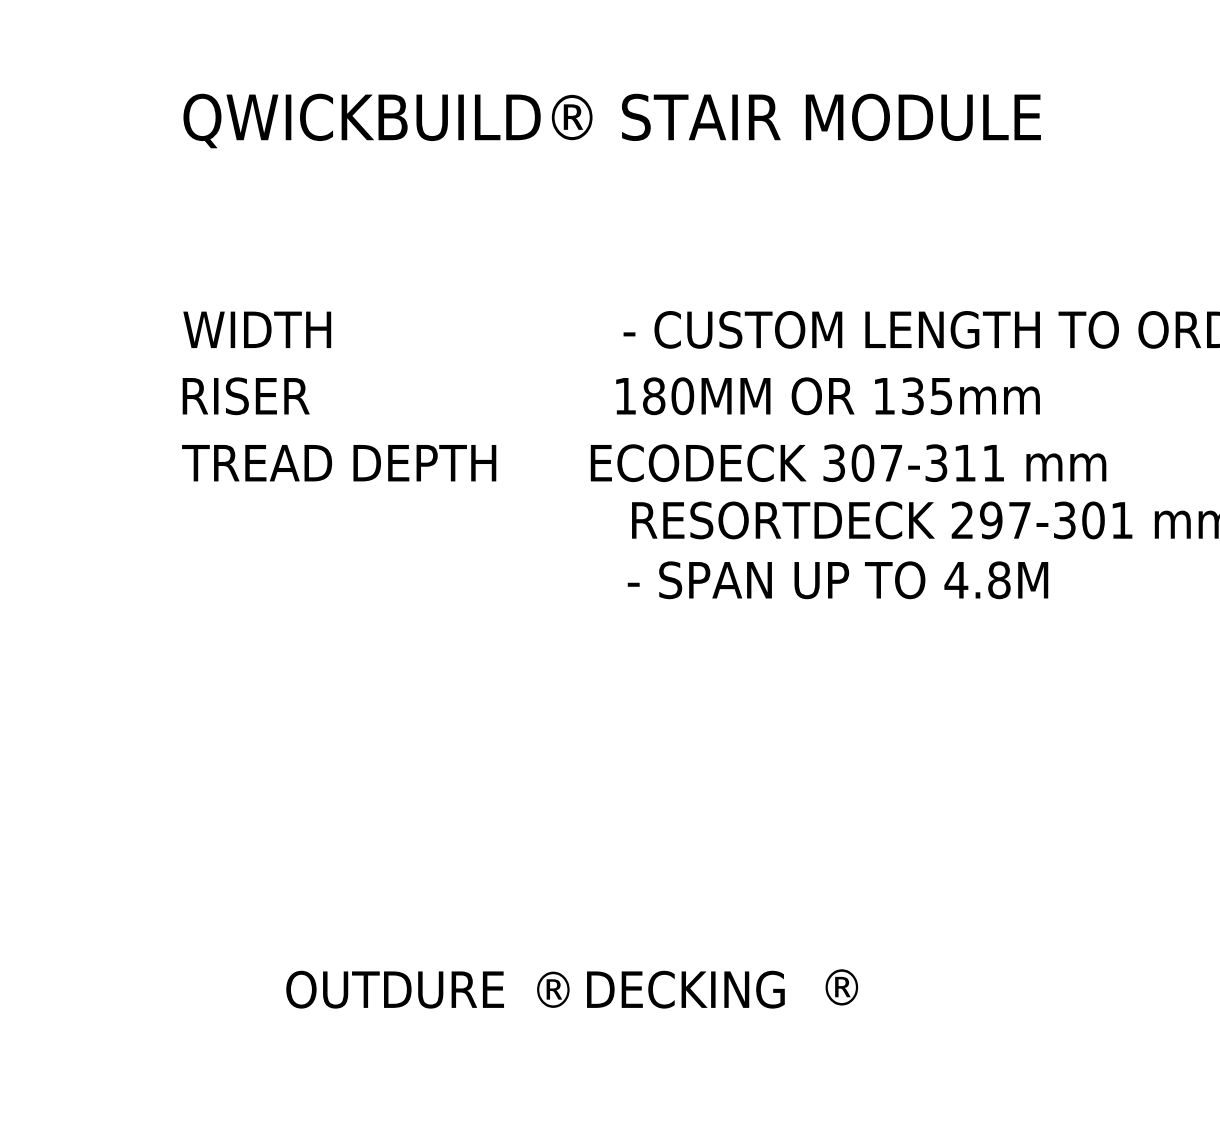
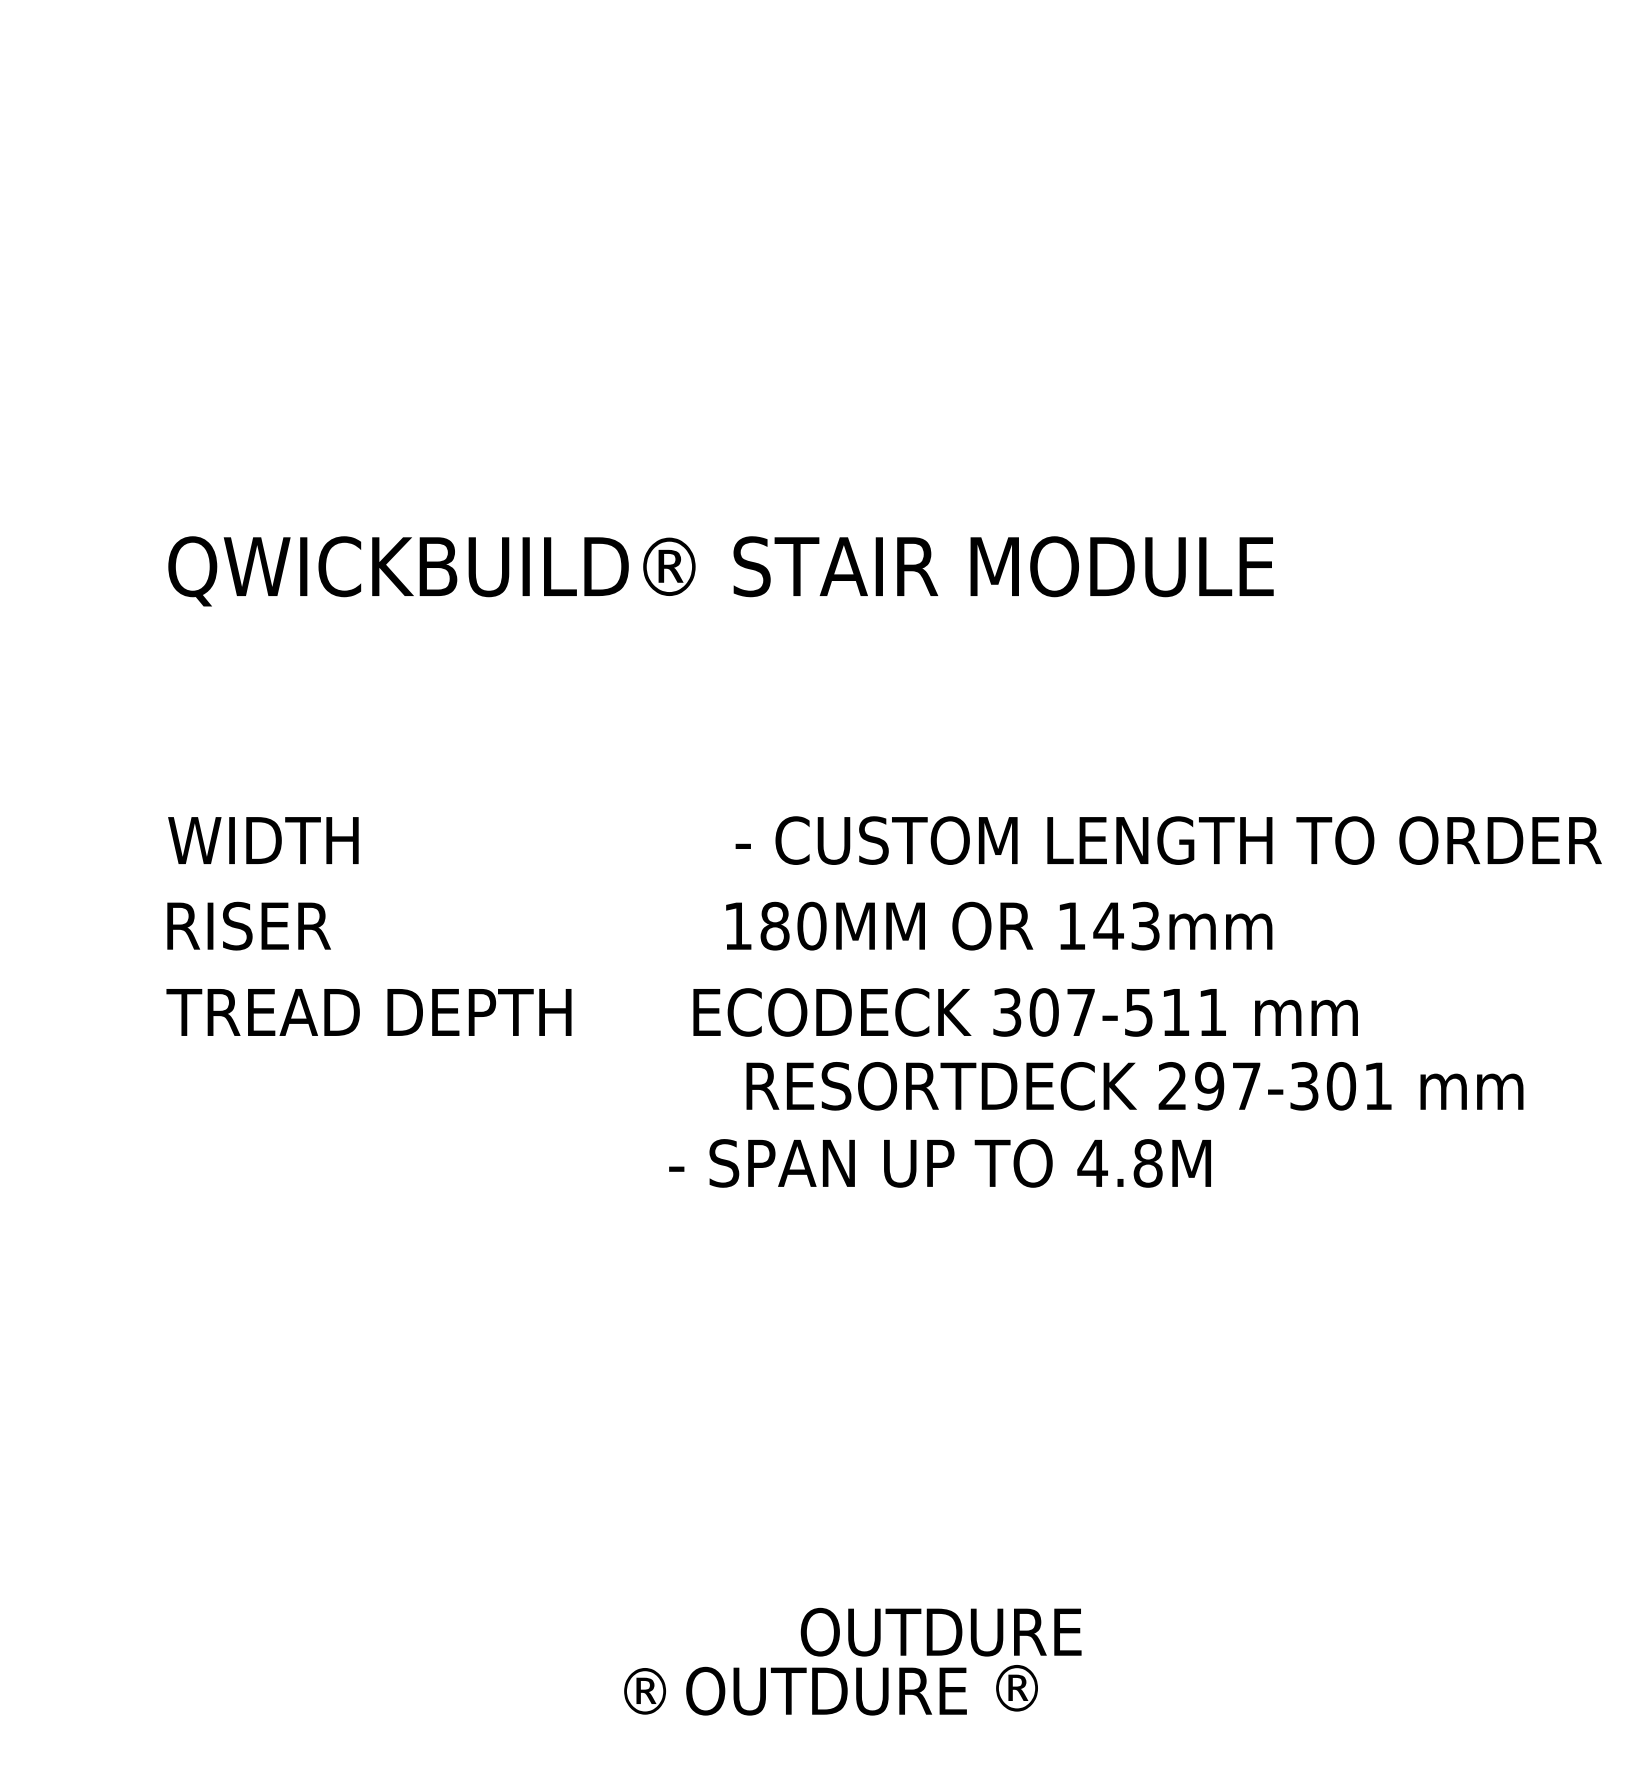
text: (926, 395) -> (1126, 925), 135mm -> 143mm
text: (936, 463) -> (1138, 1012), 307-311 -> 307-511
text: (837, 580) -> (939, 1163), moved
text: (394, 989) -> (940, 1631), moved
text: (694, 989) -> (826, 1690), DECKING -> OUTDURE

